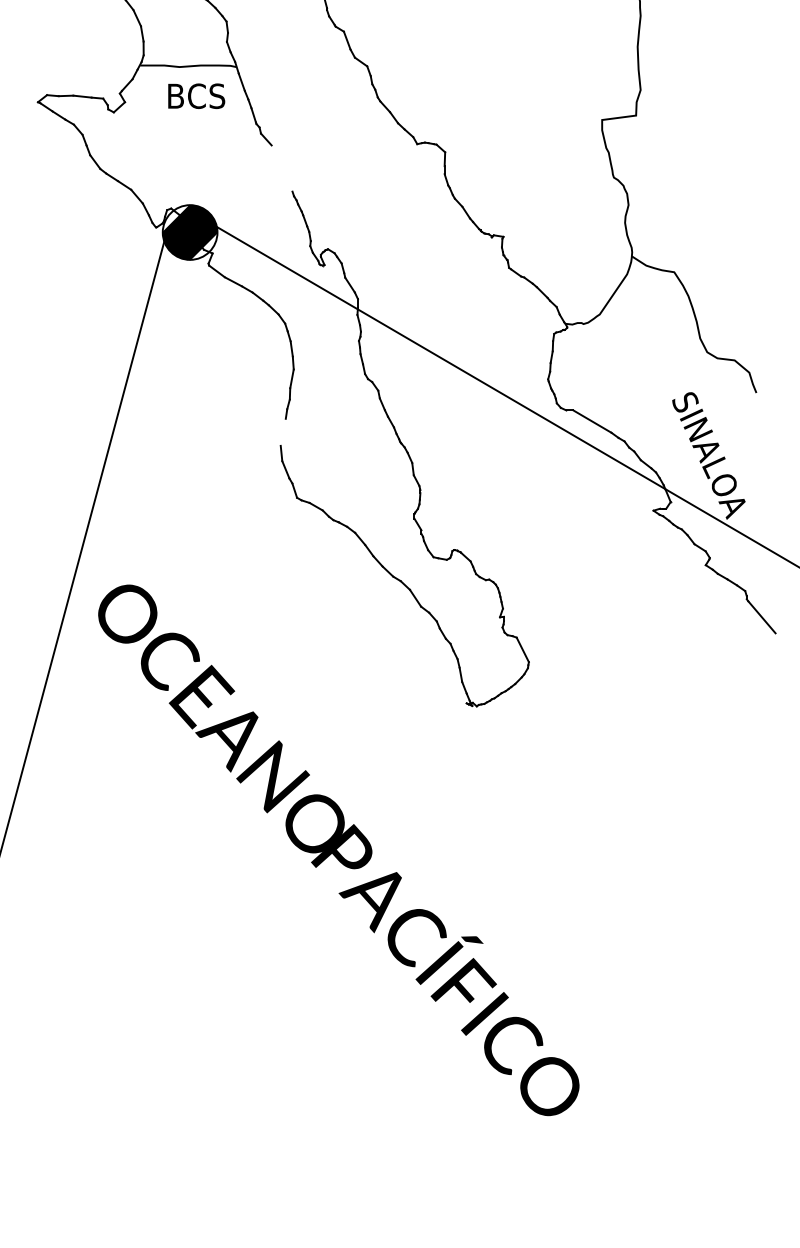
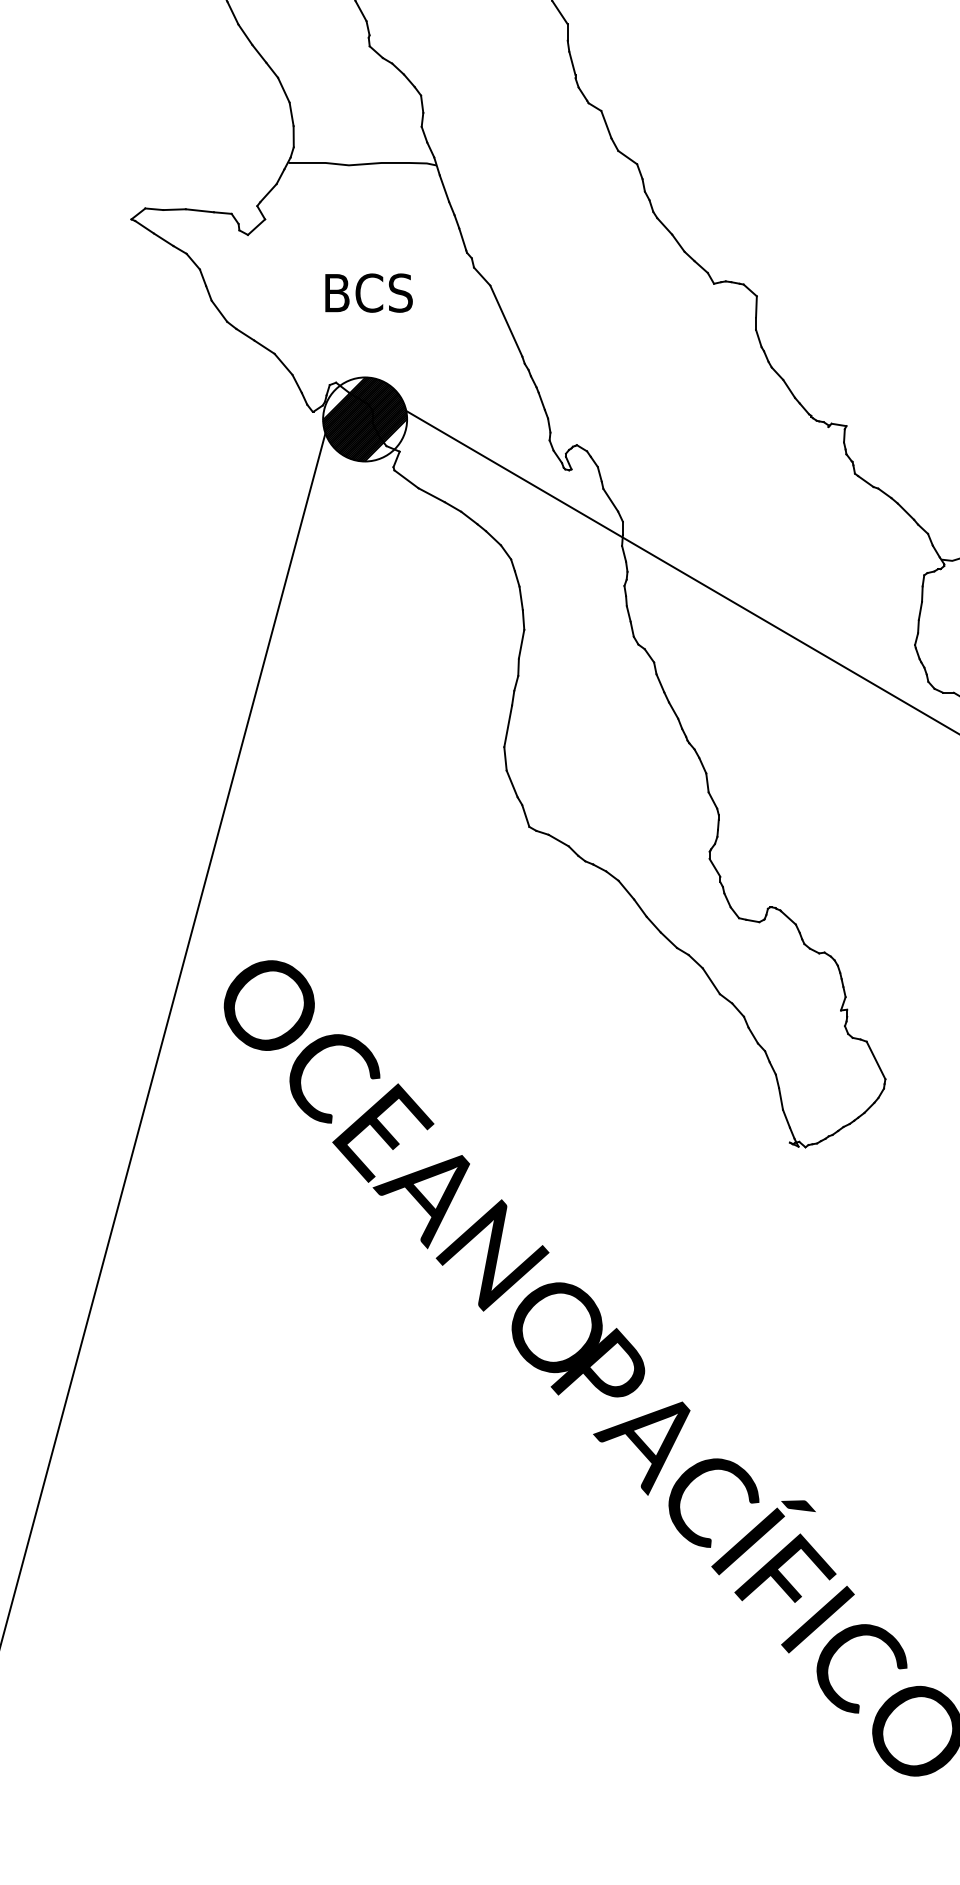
text: (196, 95) -> (368, 291), moved
line: (281, 168) -> (505, 321), added
line: (282, 431) -> (506, 725), added

